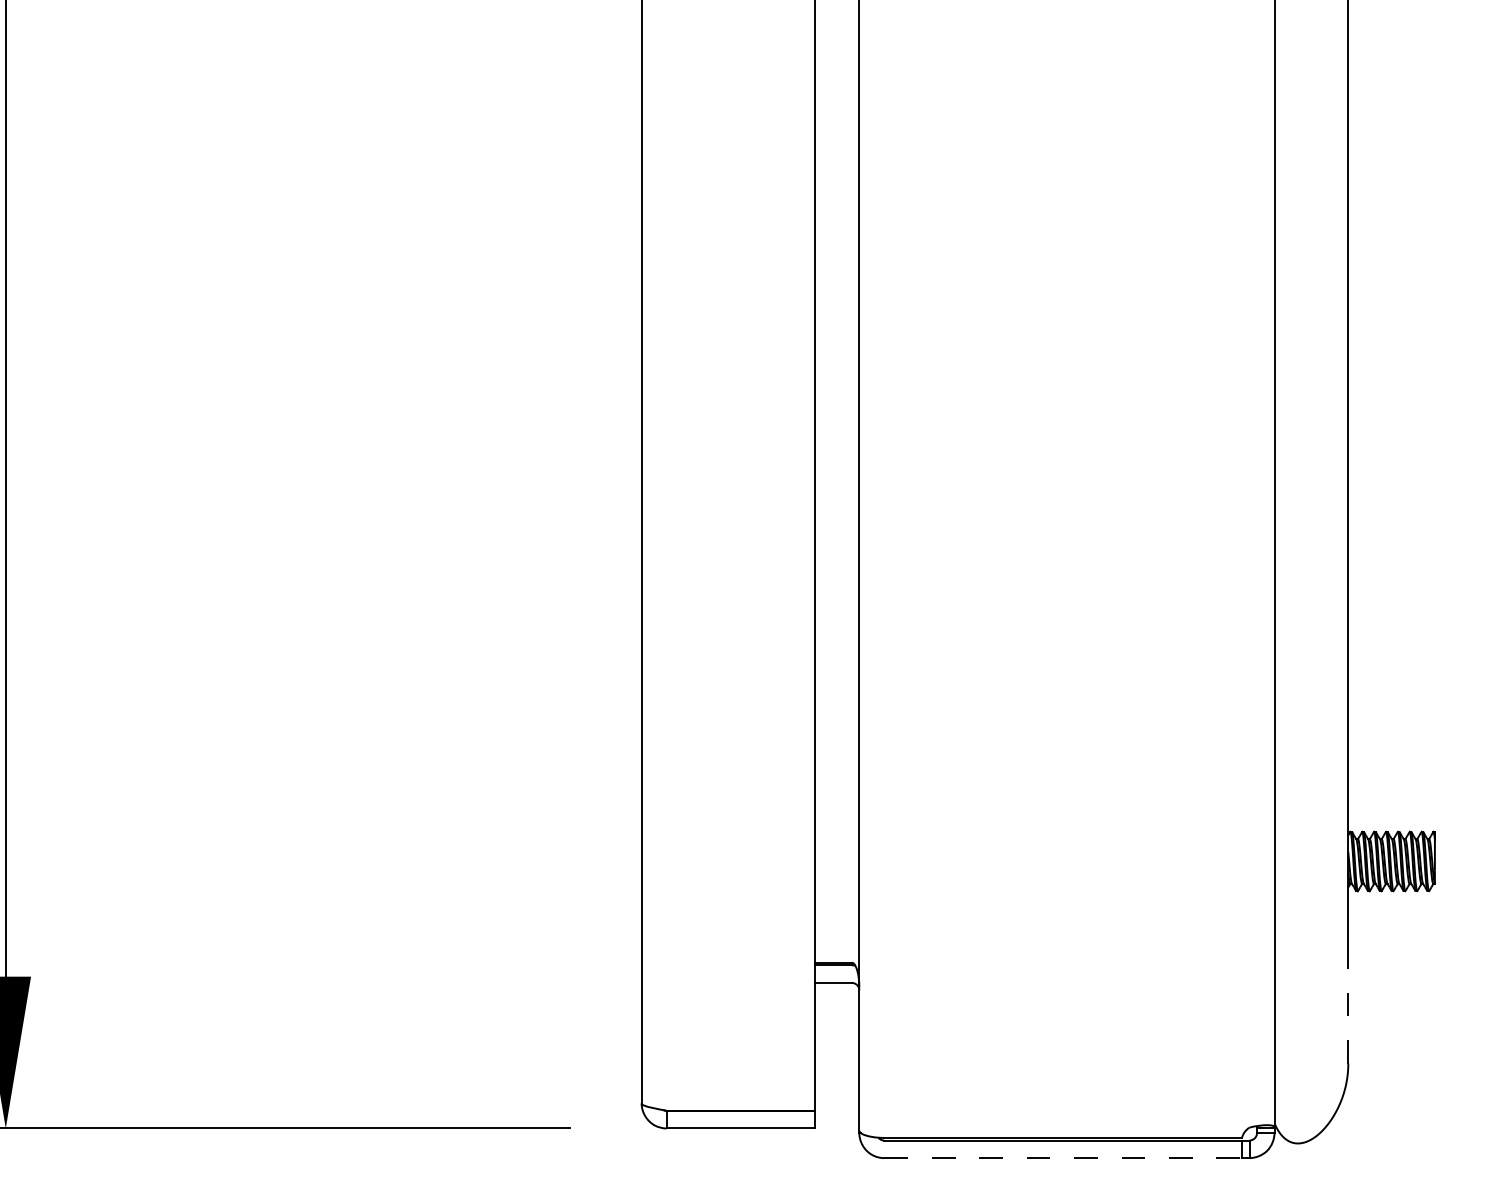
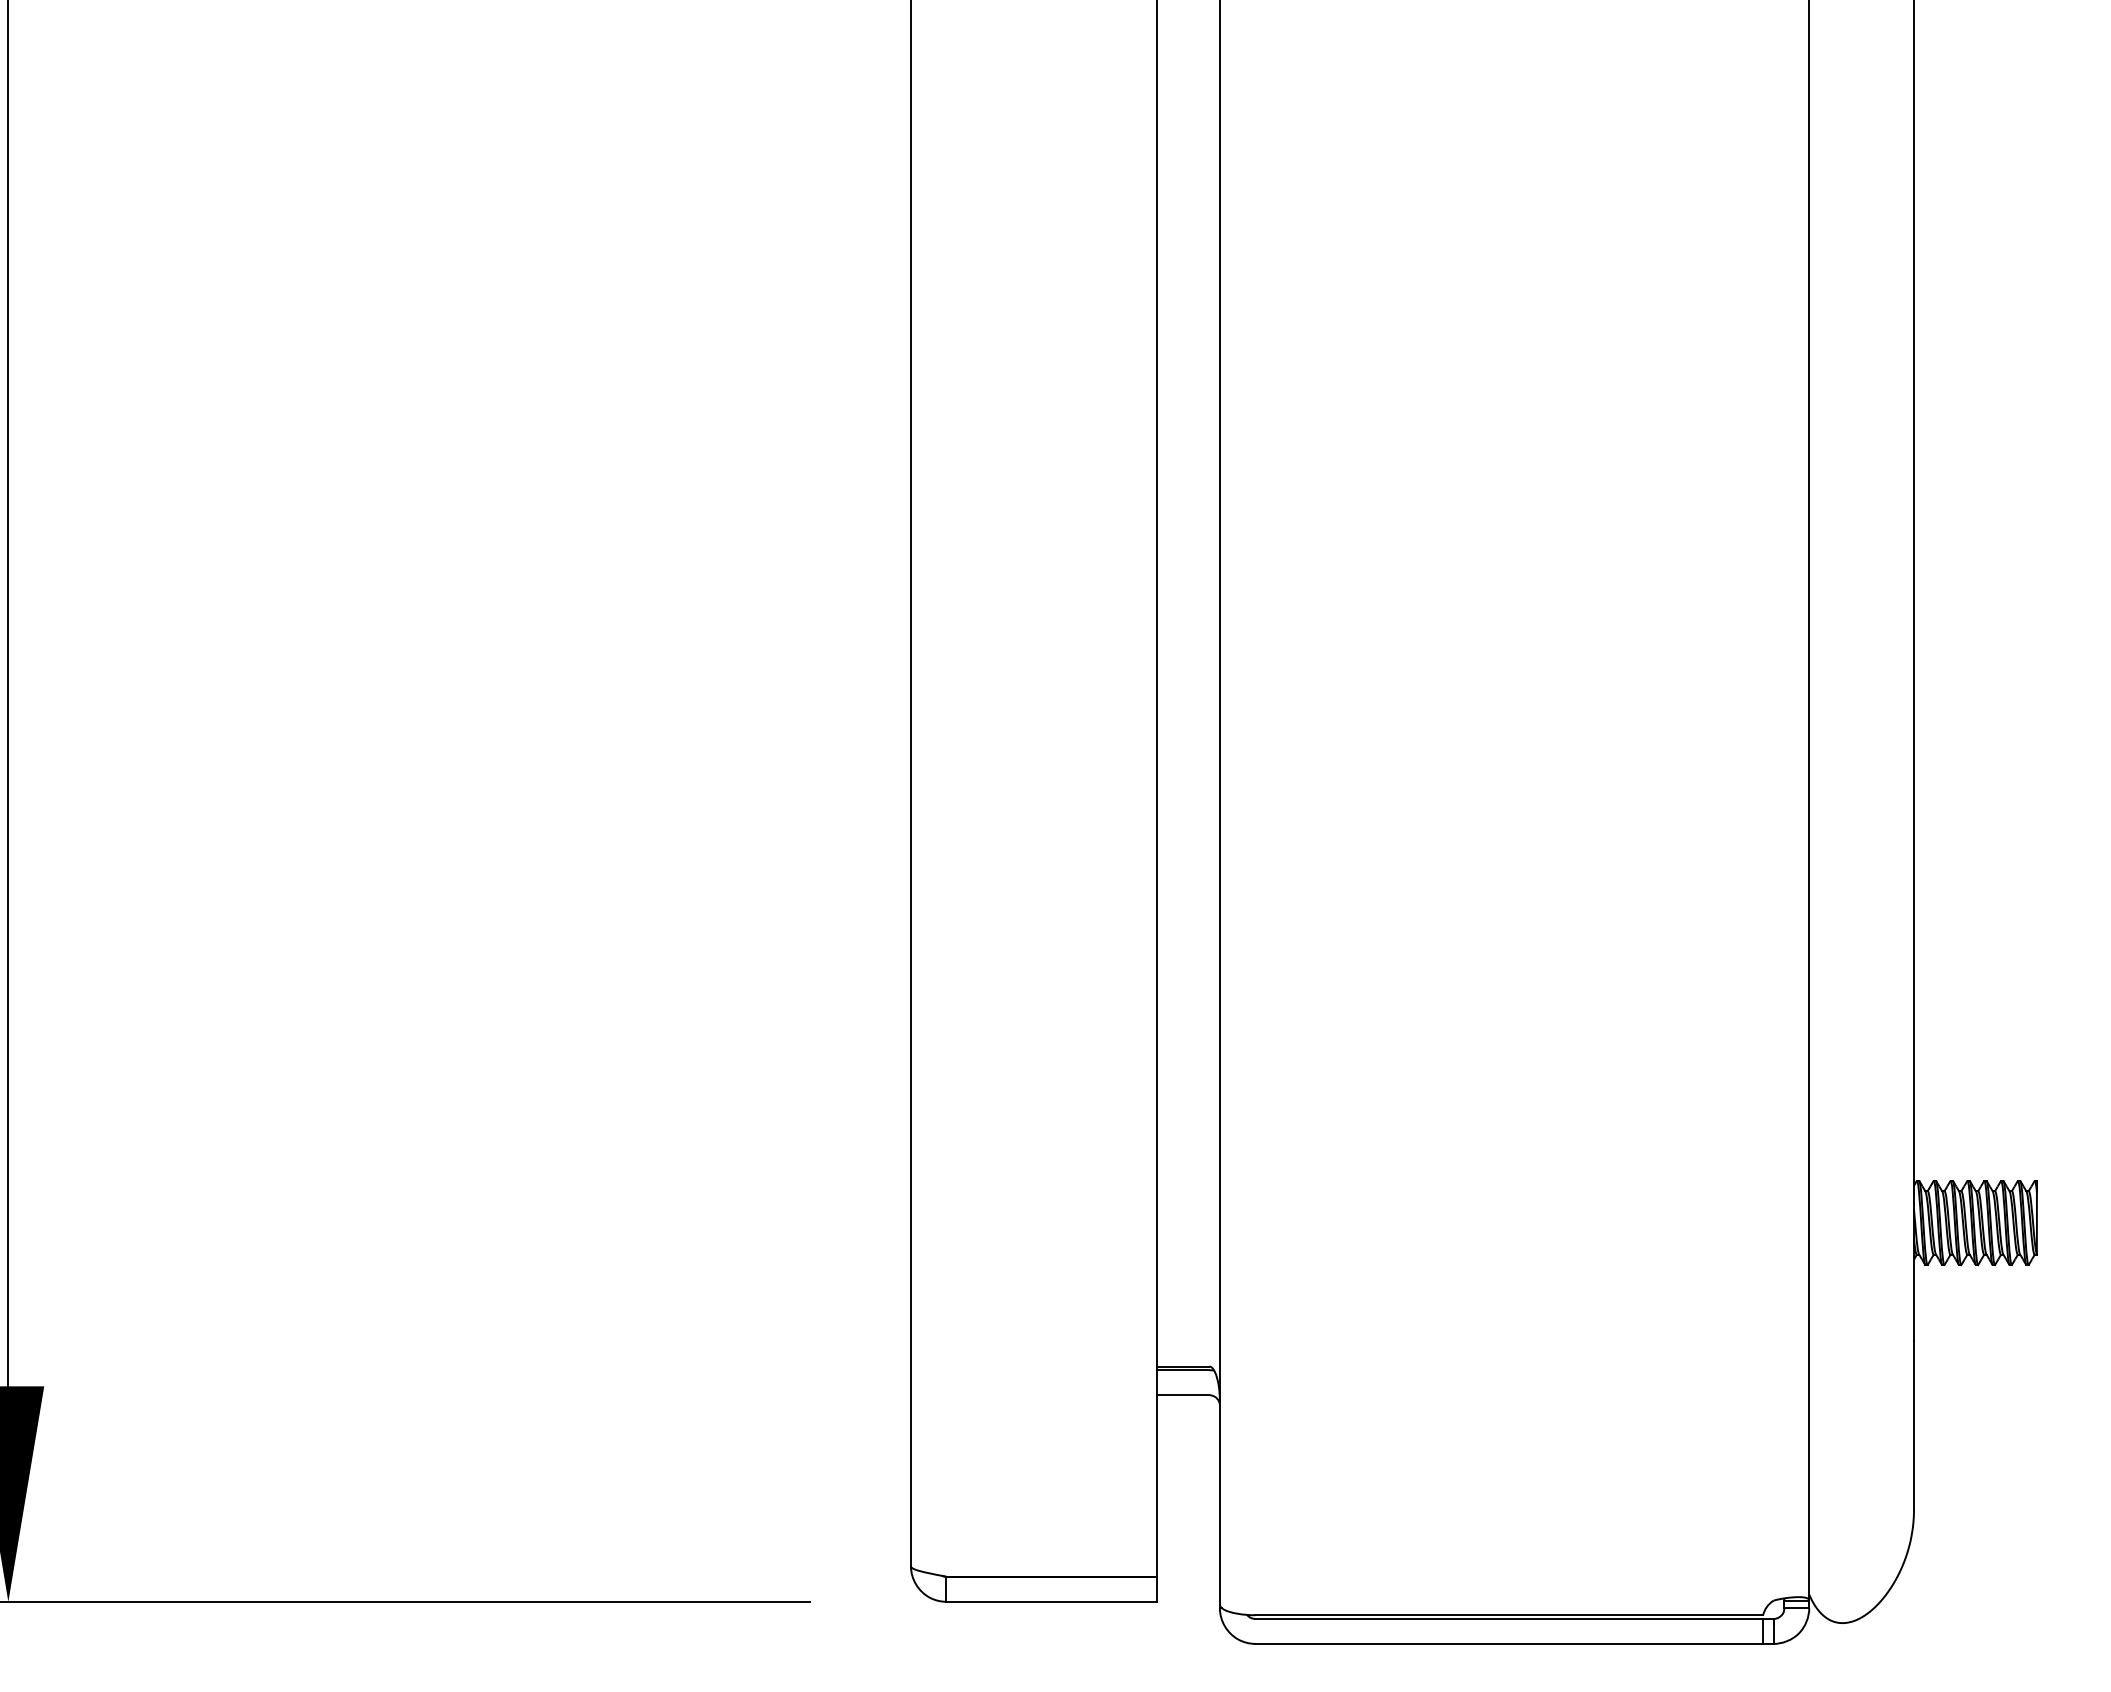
line: (1347, 1004) -> (1913, 1426), dashed -> solid
line: (1063, 1157) -> (1509, 1643), dashed -> solid

